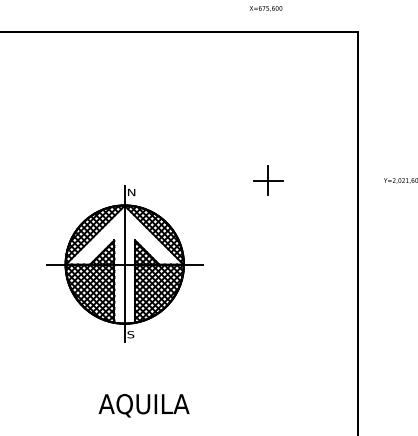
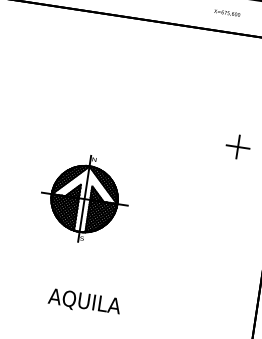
part: (268, 180) -> (238, 146), moved
part: (124, 263) -> (84, 198), size x0.7
text: (143, 405) -> (84, 302), moved

